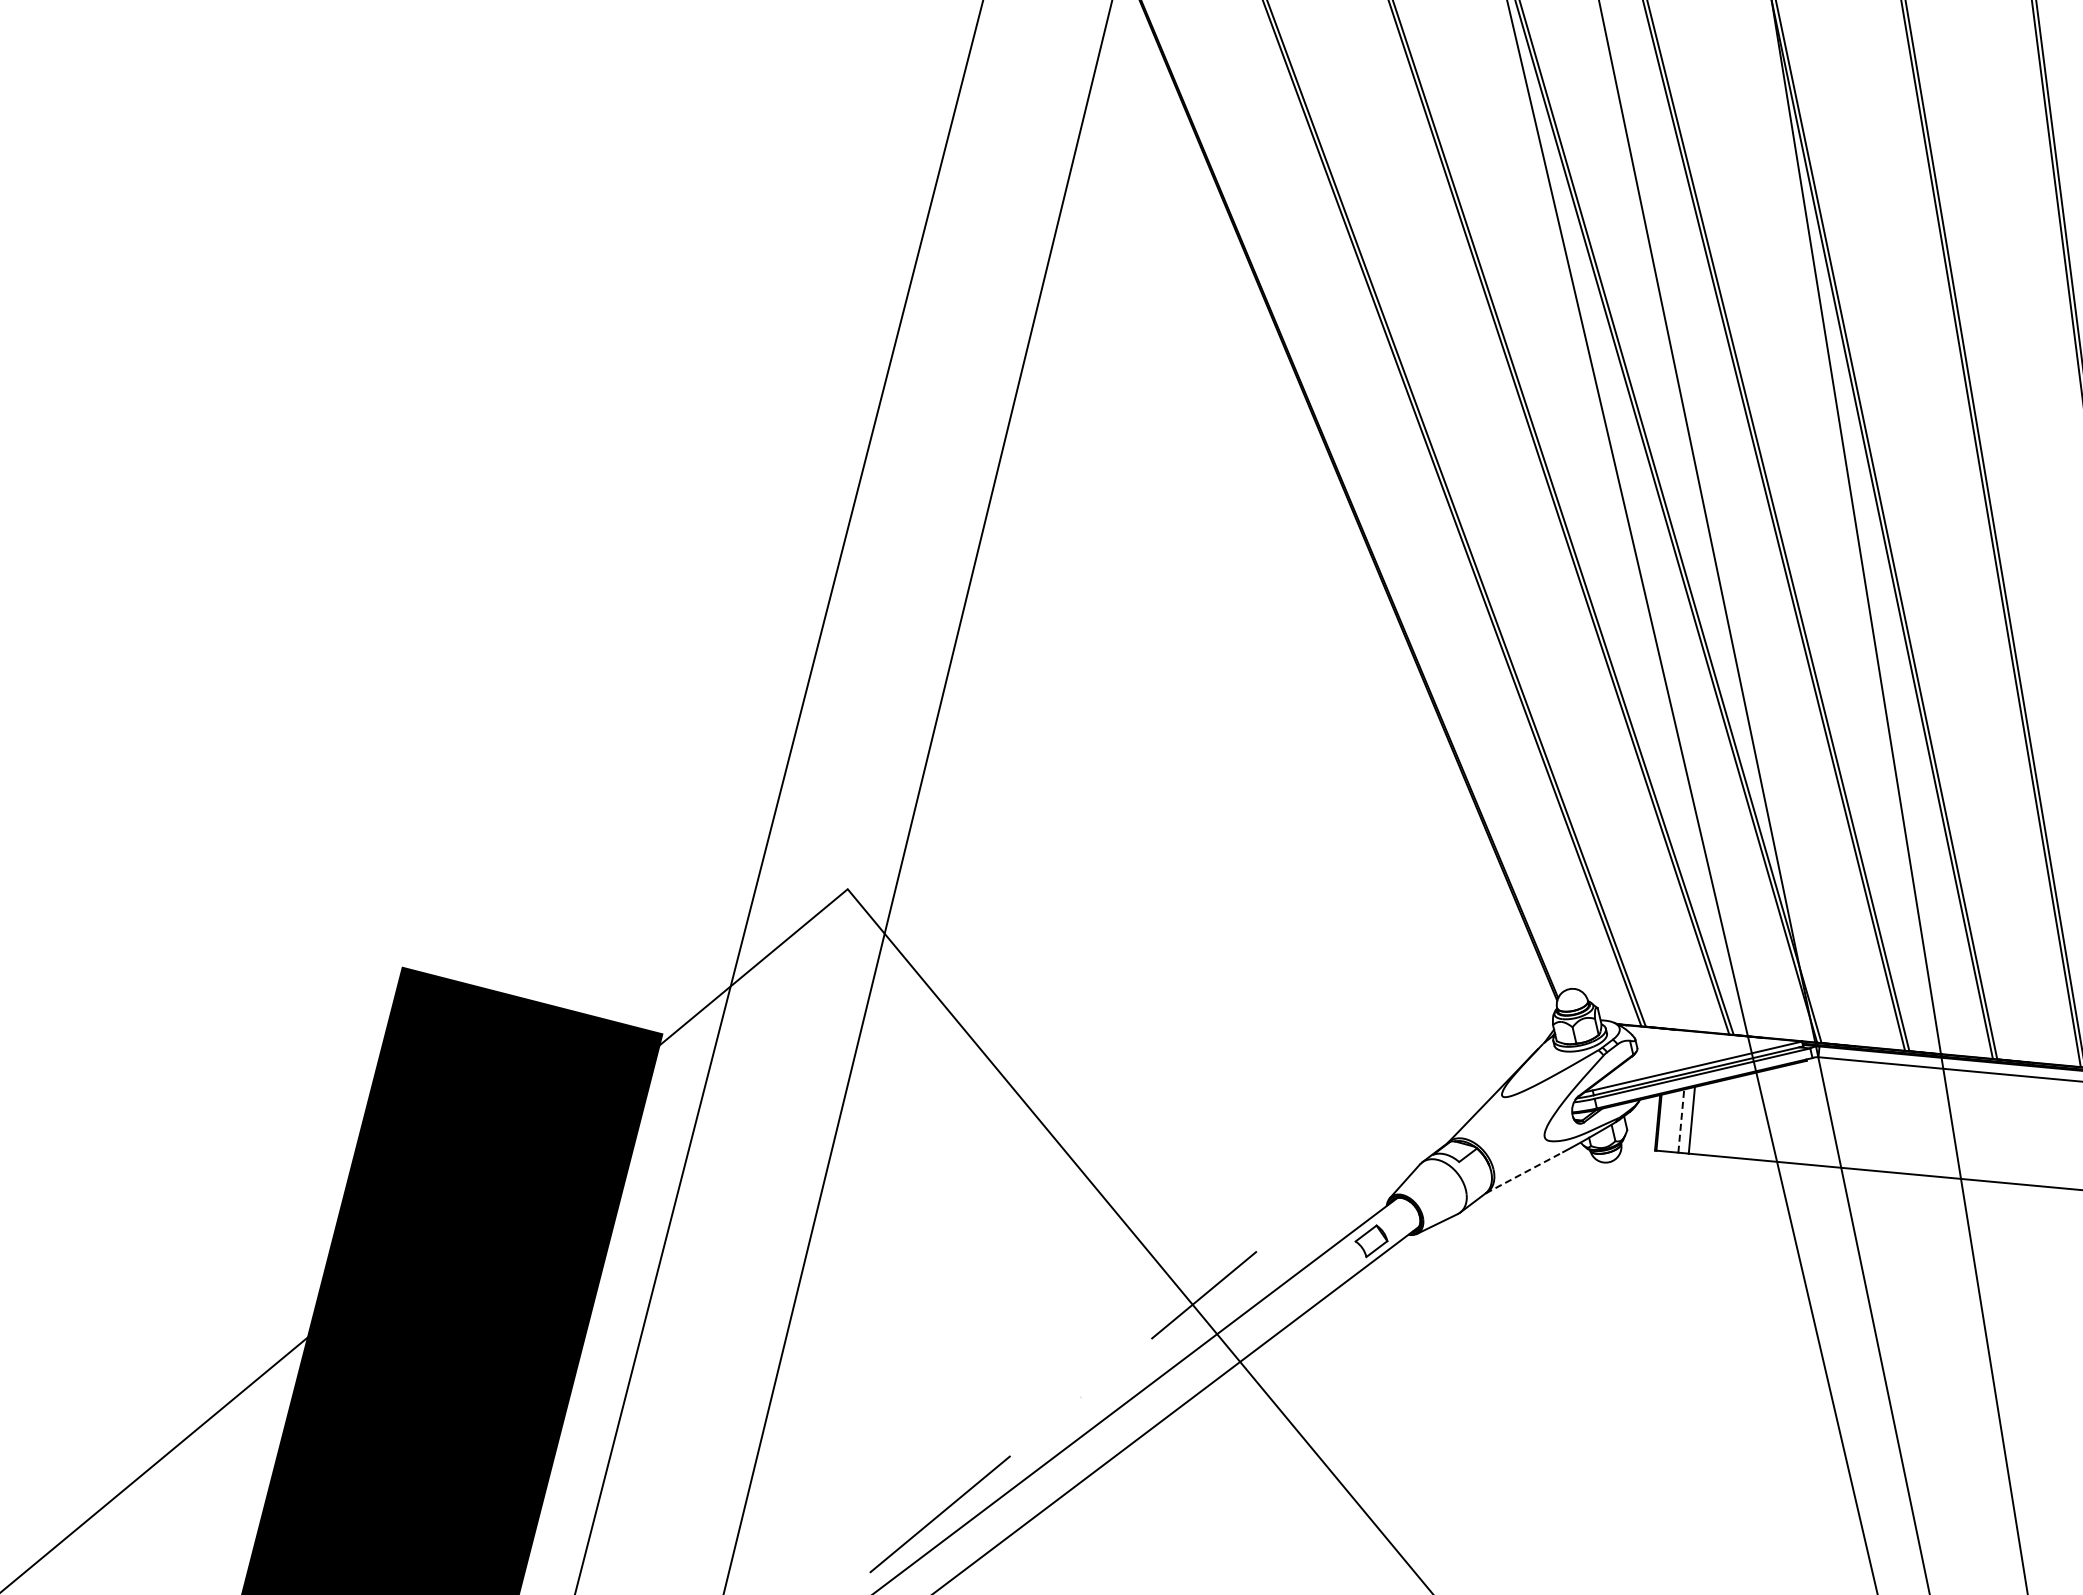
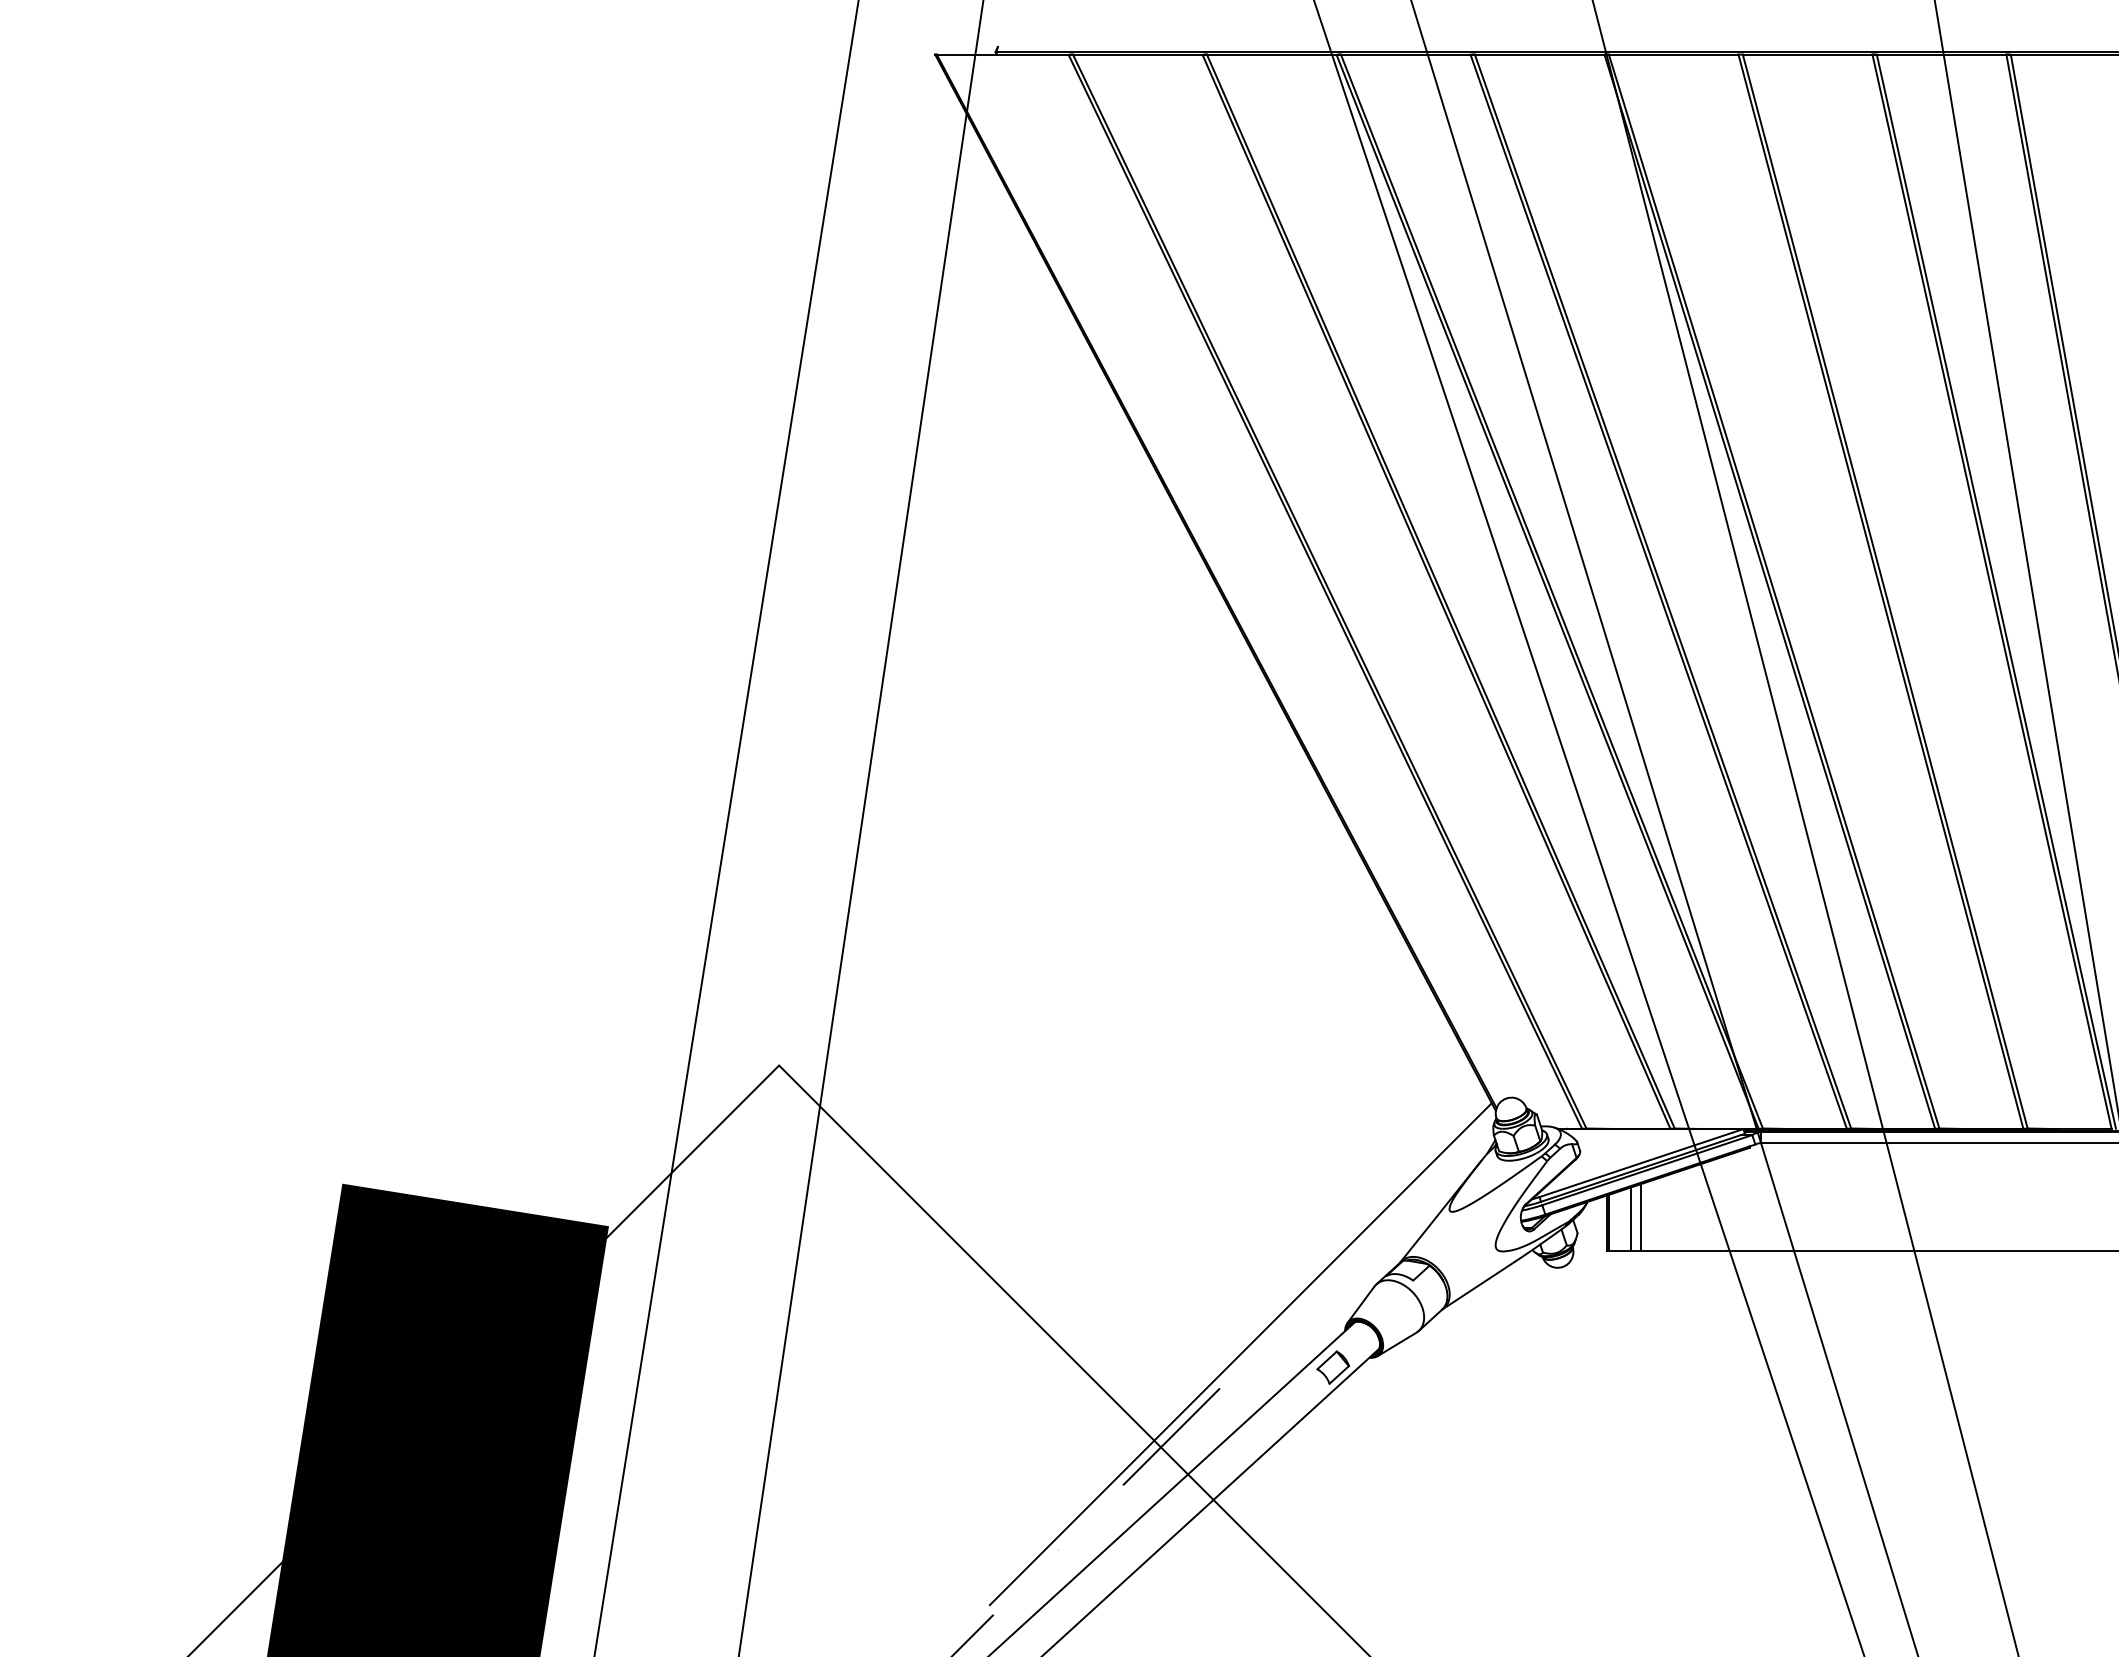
line: (1681, 1121) -> (1630, 1219), dashed -> solid
line: (1524, 1172) -> (1479, 1285), dashed -> solid
line: (1280, 1219) -> (1240, 1354), added

